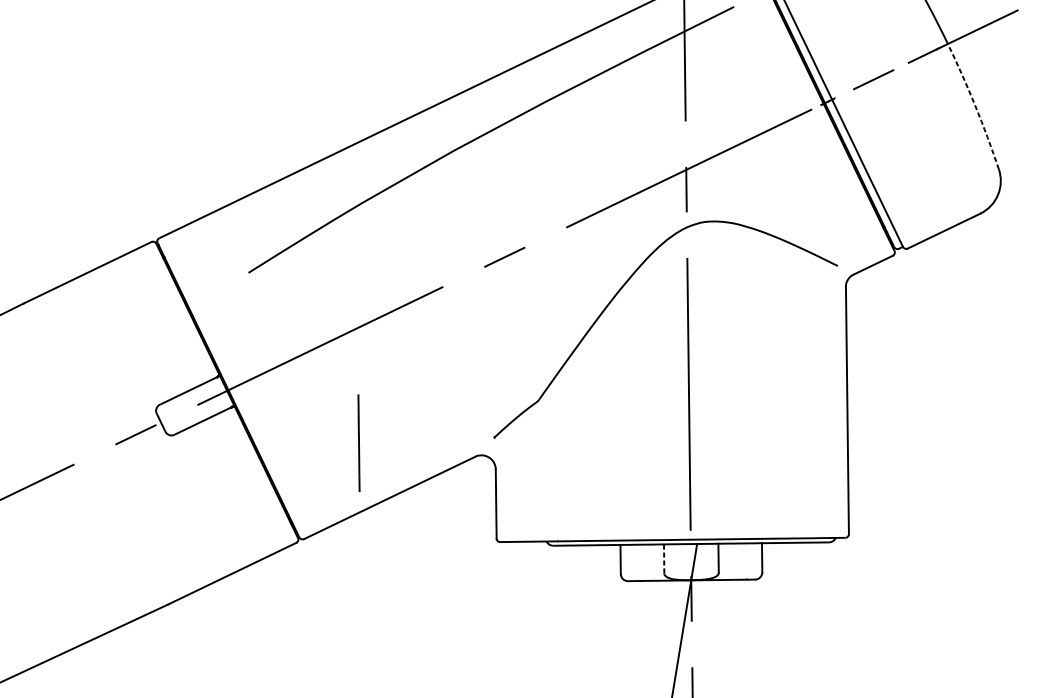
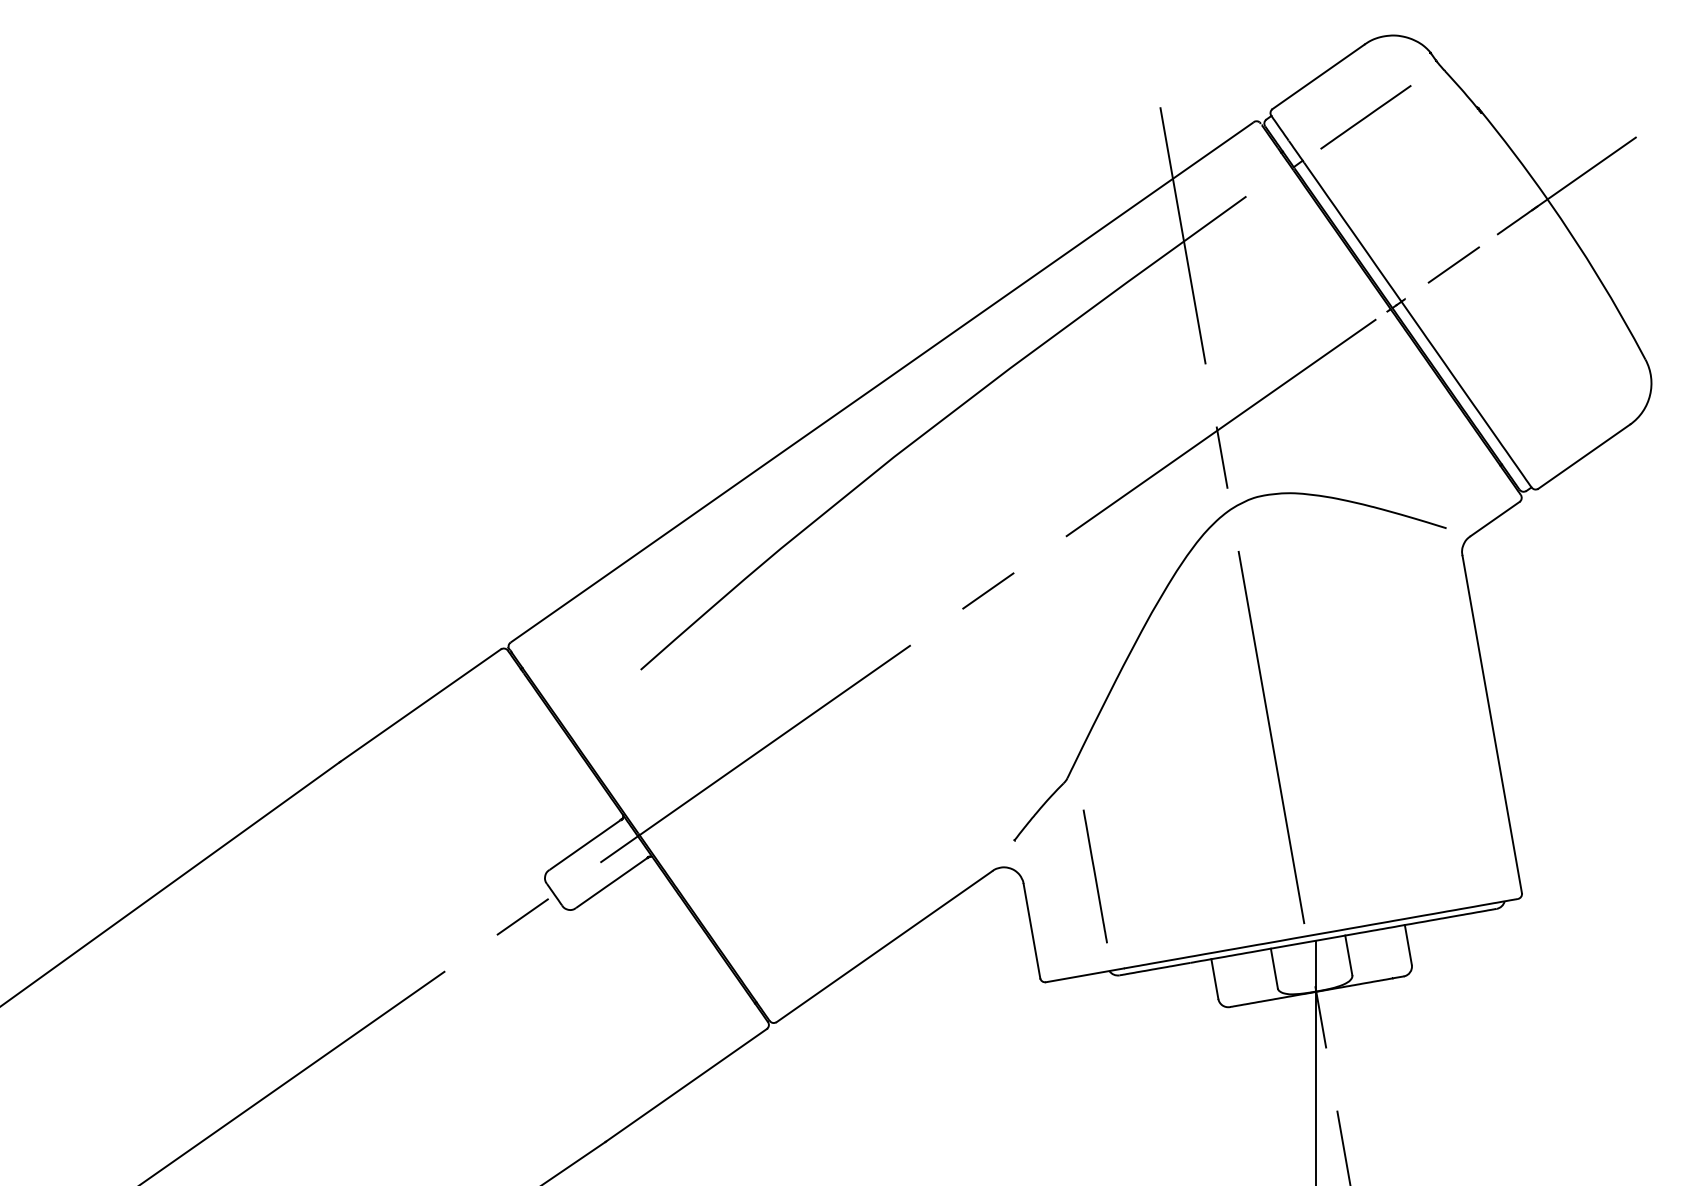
arc: (975, 106) -> (1599, 278), dashed -> solid
line: (358, 443) -> (1094, 876), moved
line: (664, 558) -> (1274, 968), dashed -> solid

